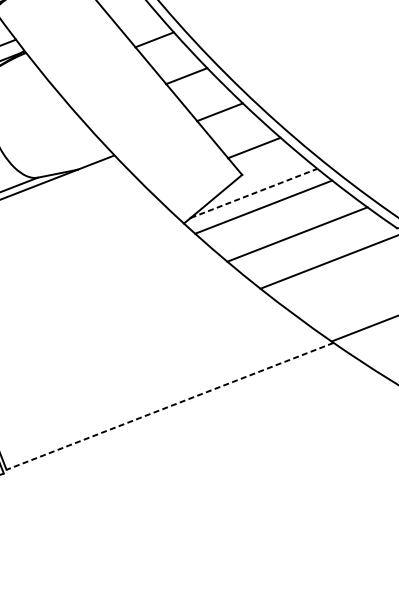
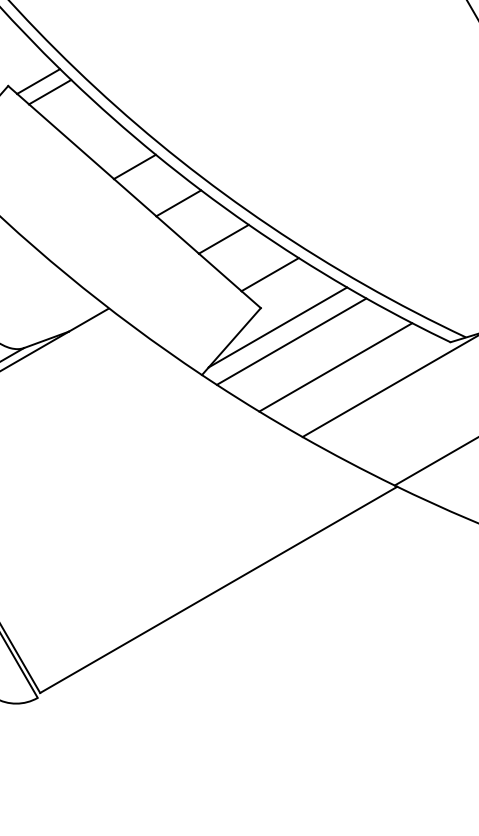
line: (253, 193) -> (277, 327), dashed -> solid
line: (169, 406) -> (218, 590), dashed -> solid

